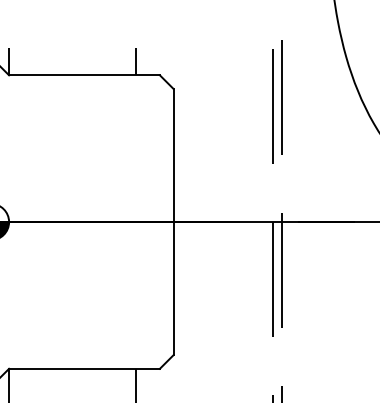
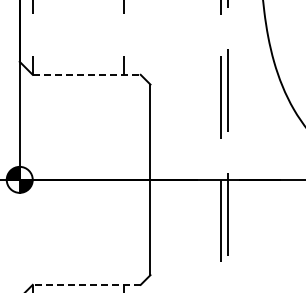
line: (84, 74) -> (86, 74), solid -> dashed
line: (84, 368) -> (86, 284), solid -> dashed

